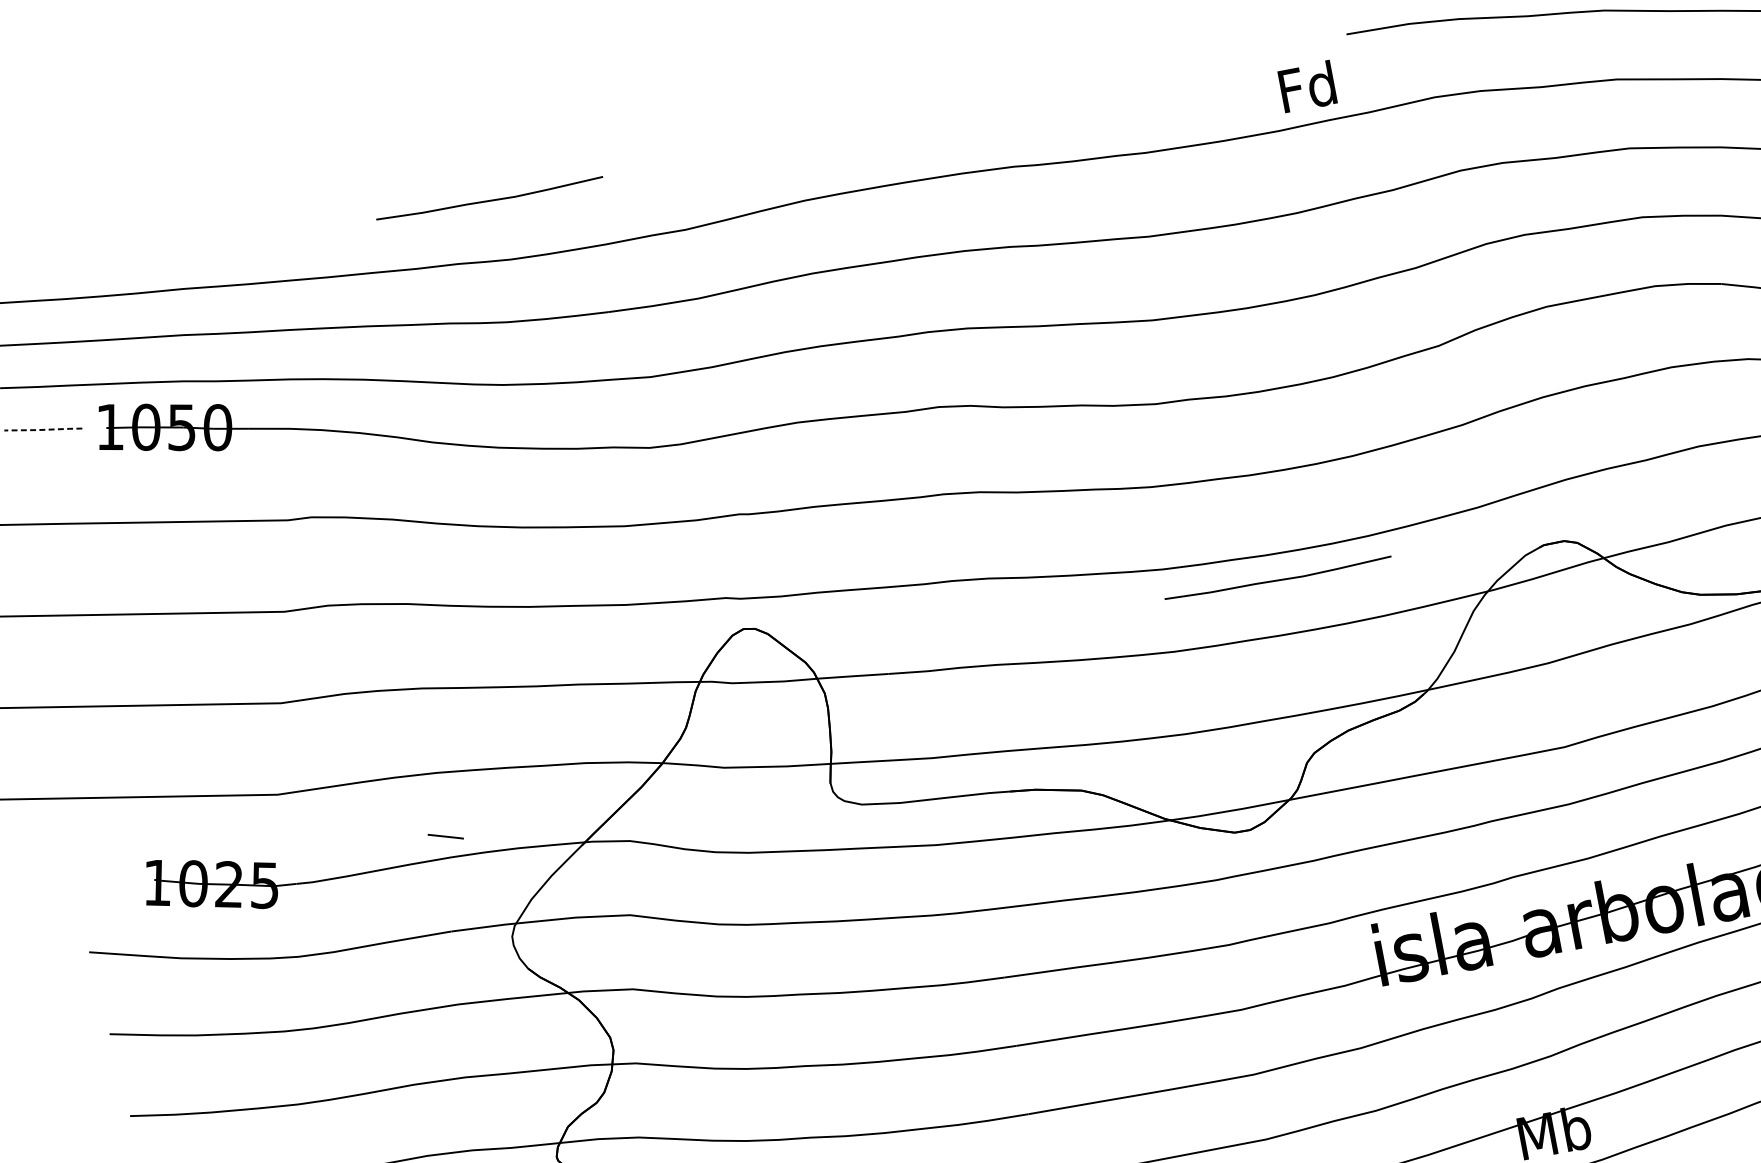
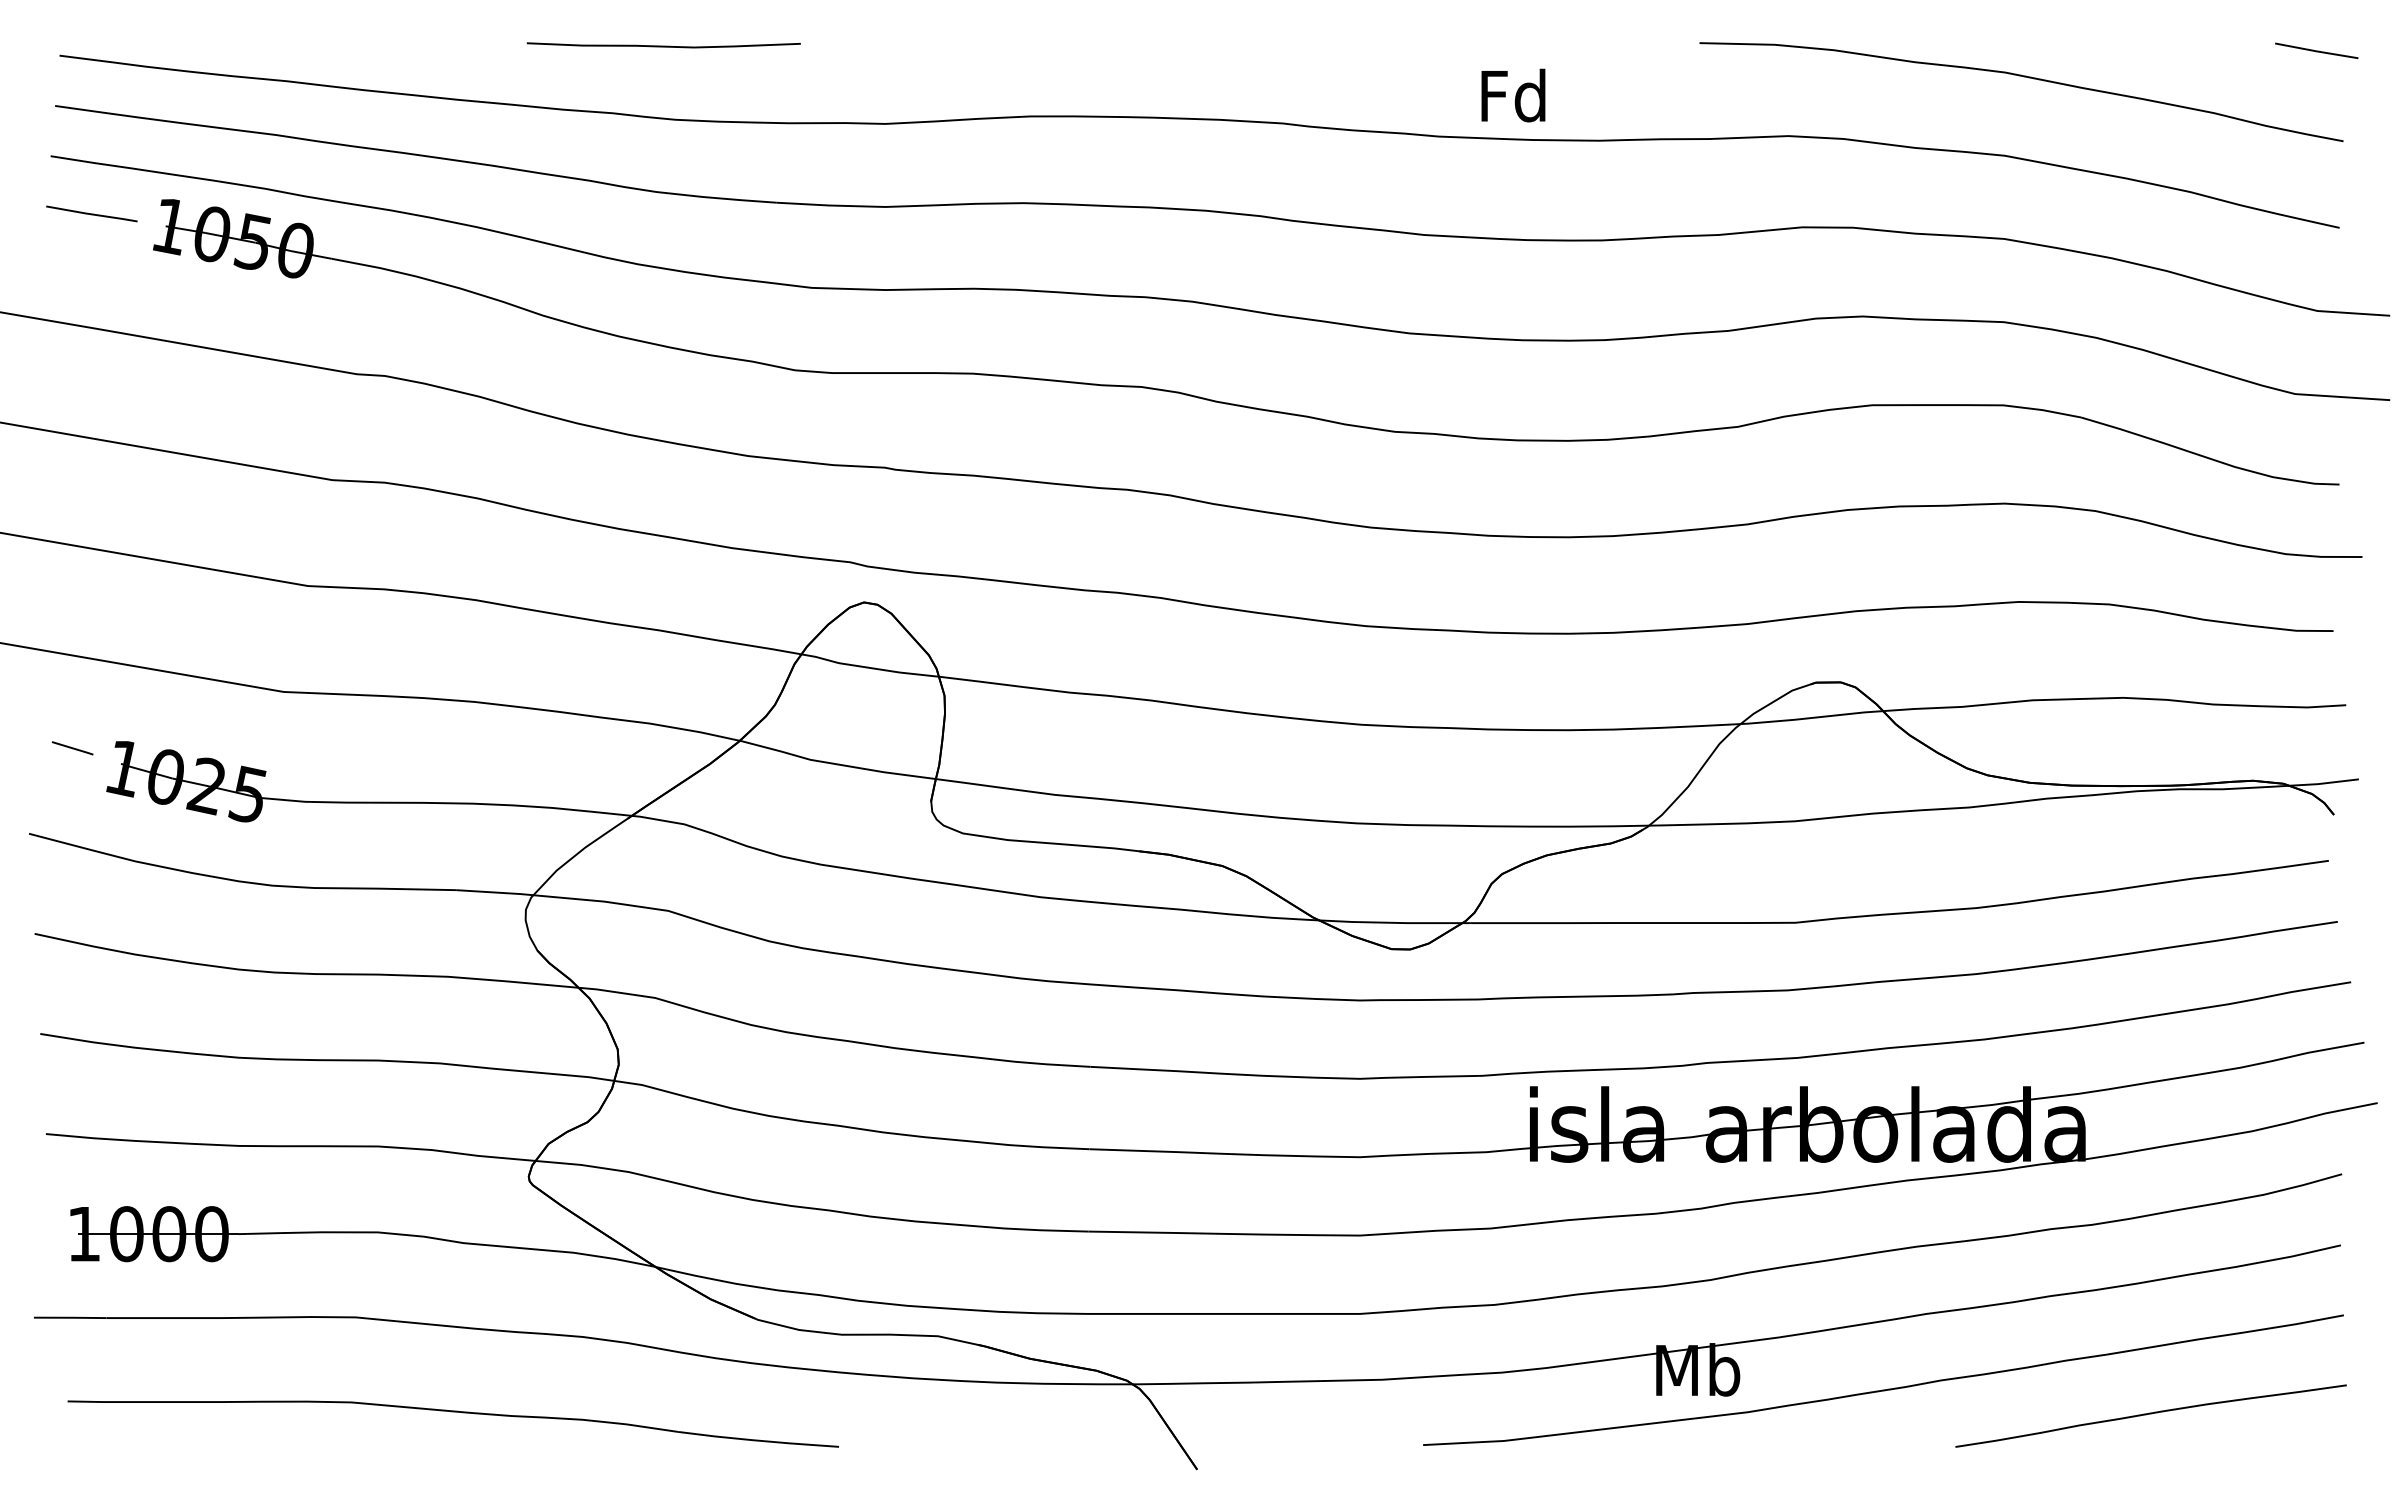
text: (1307, 86) -> (1513, 95), moved
line: (43, 430) -> (91, 214), dashed -> solid
curve: (1278, 579) -> (1498, 663), removed
line: (445, 836) -> (72, 748), moved

